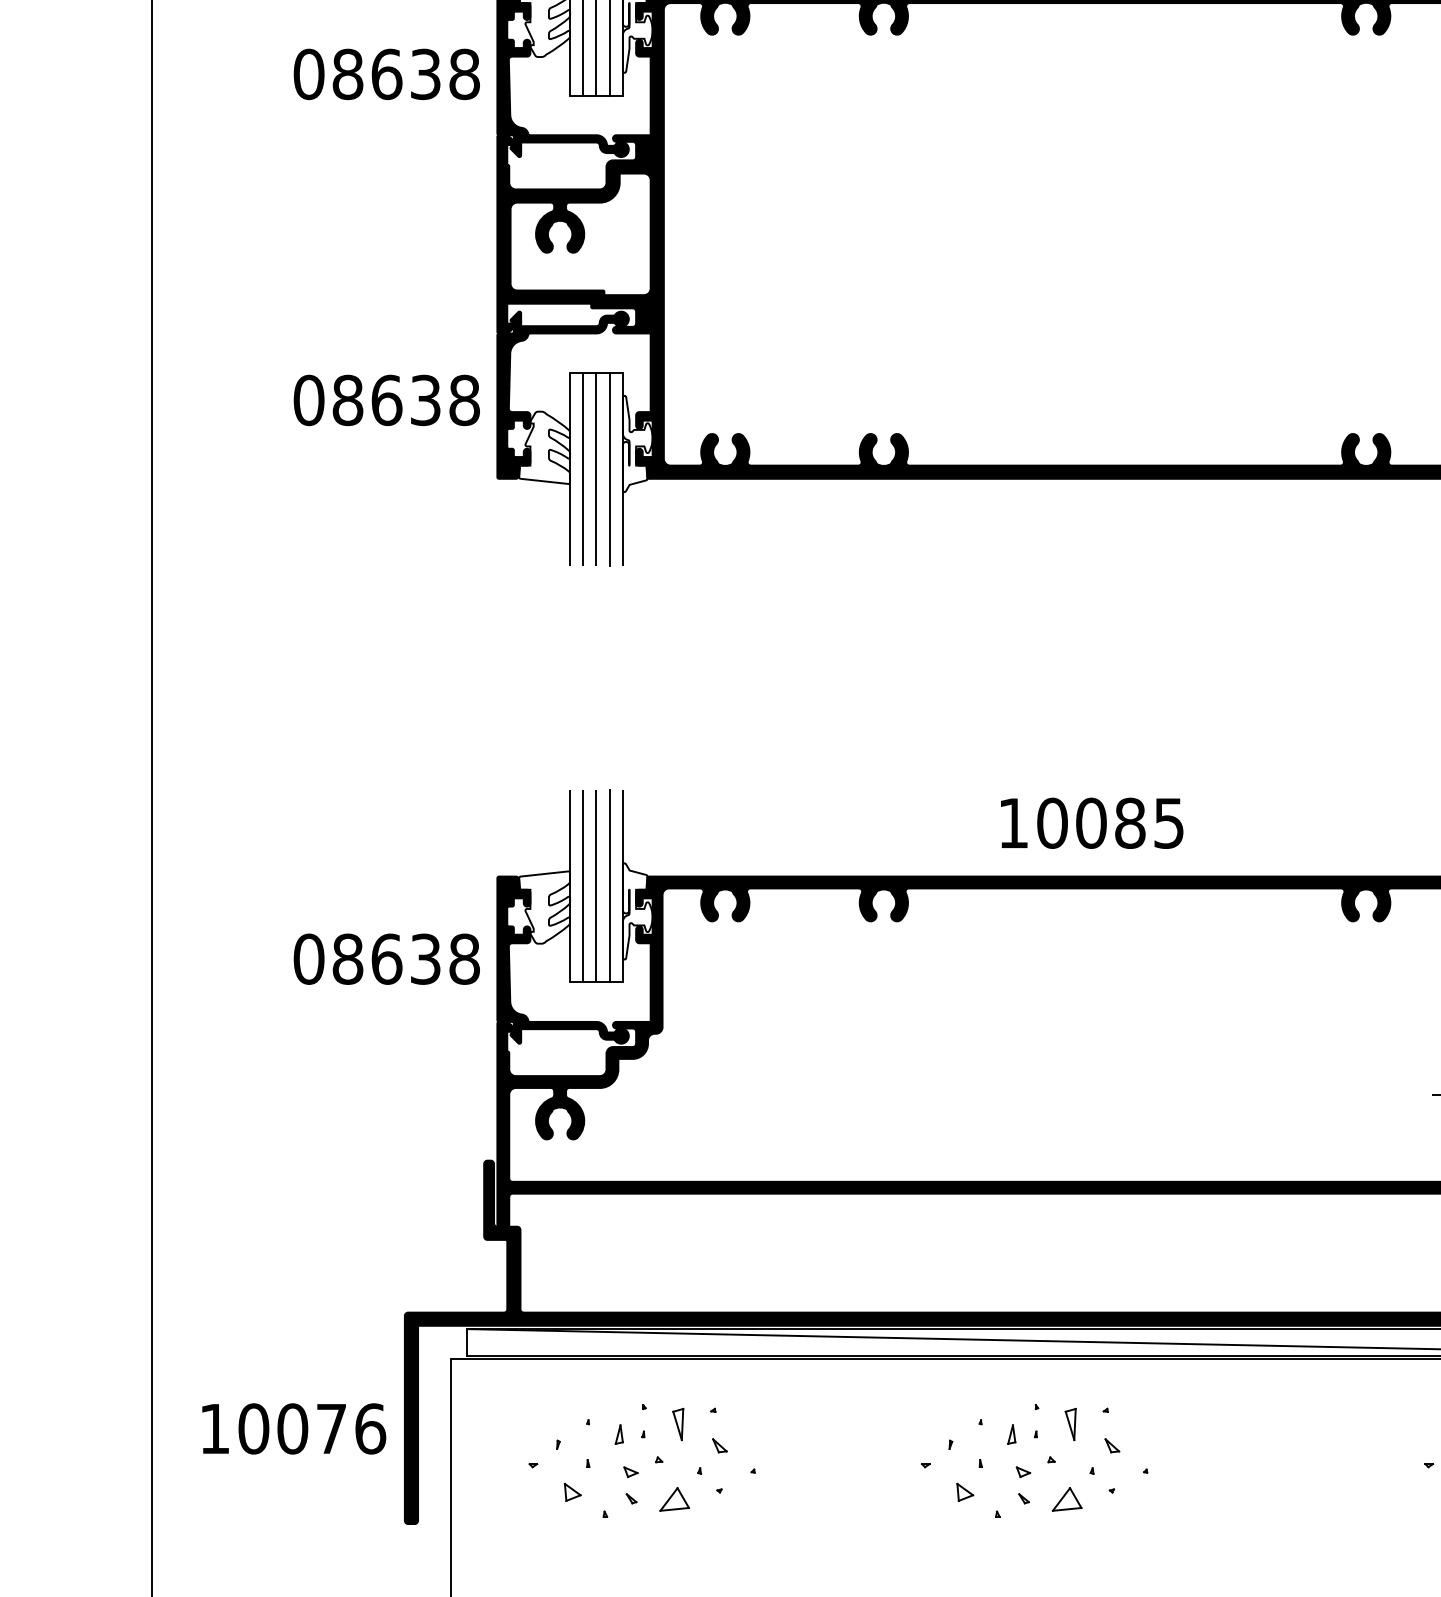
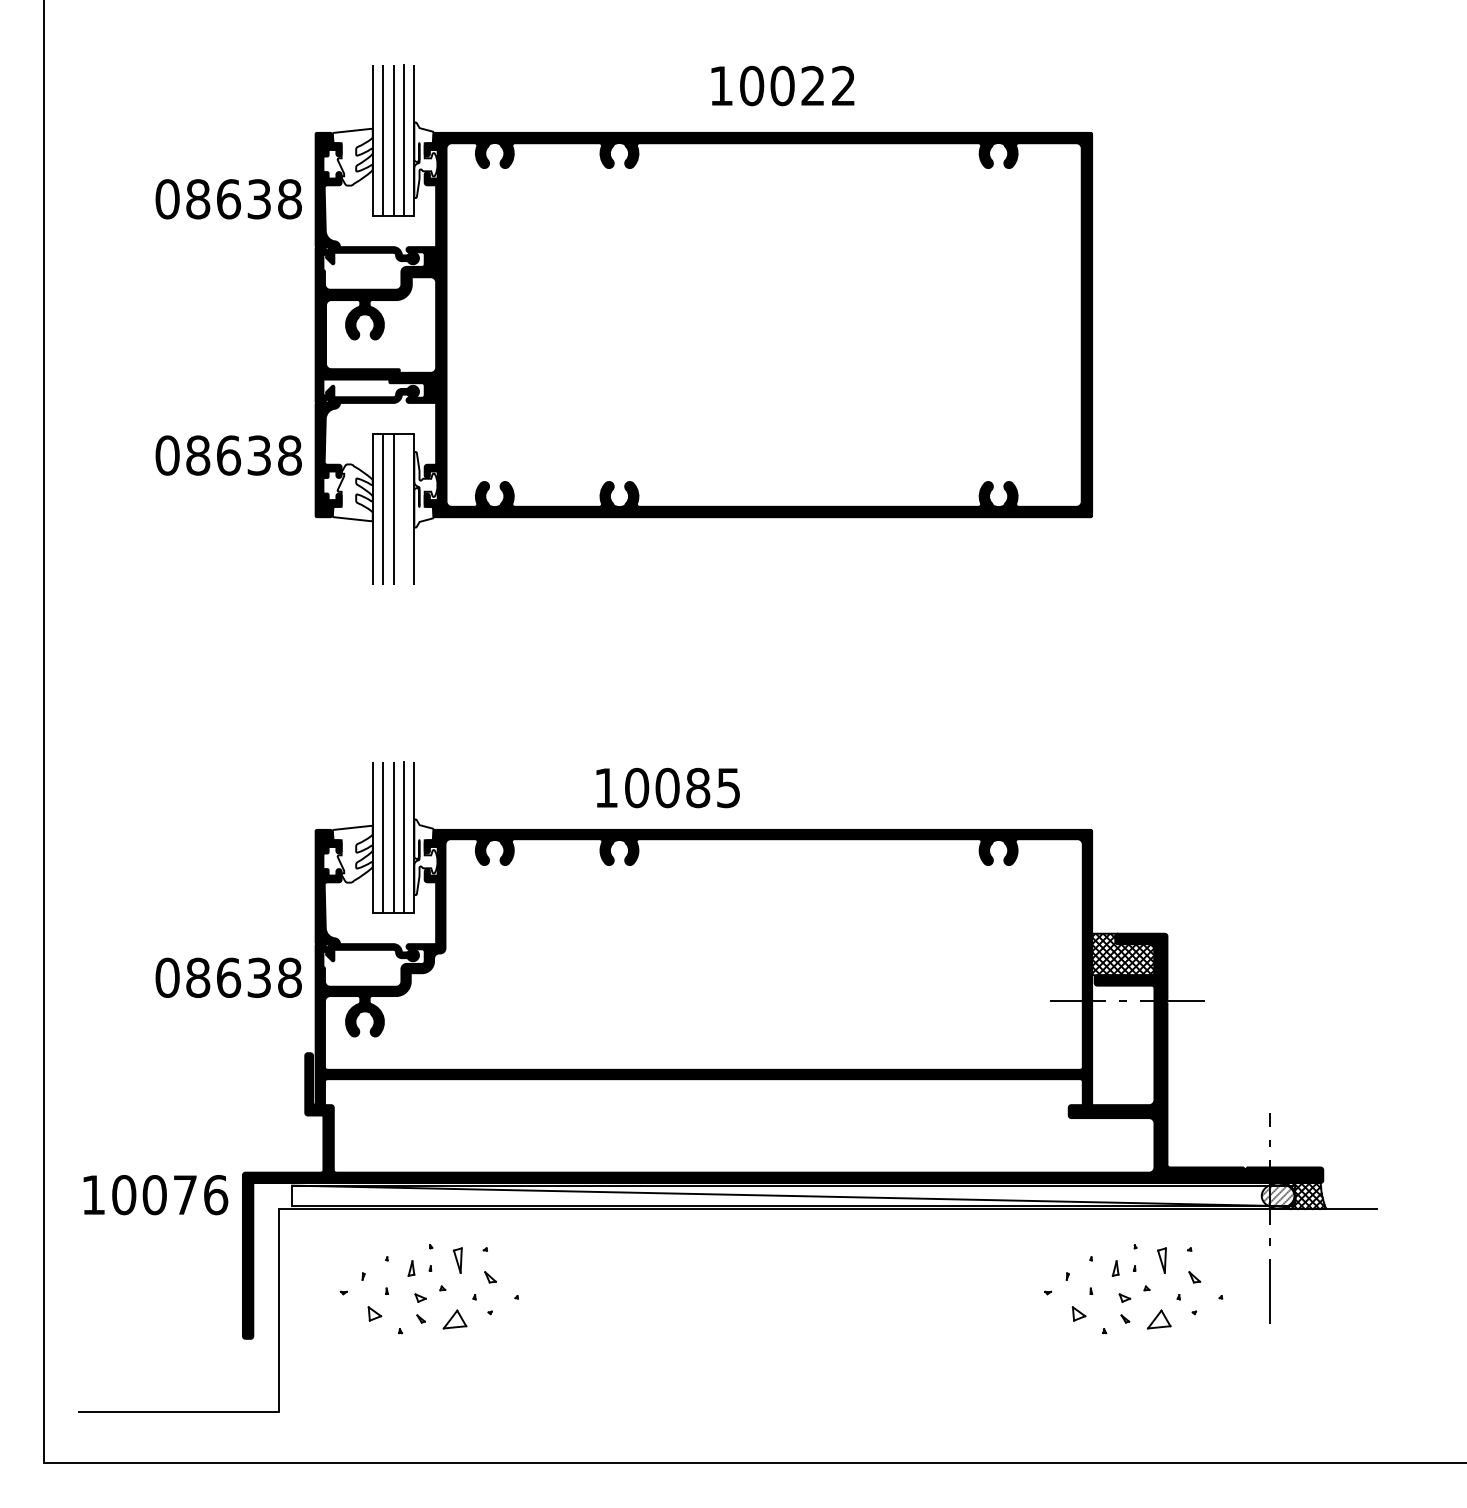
line: (609, 469) -> (403, 509), removed
text: (1091, 822) -> (667, 787), moved
text: (386, 958) -> (228, 977), moved
text: (293, 1429) -> (155, 1195), moved
part: (1030, 1471) -> (734, 1297), removed

